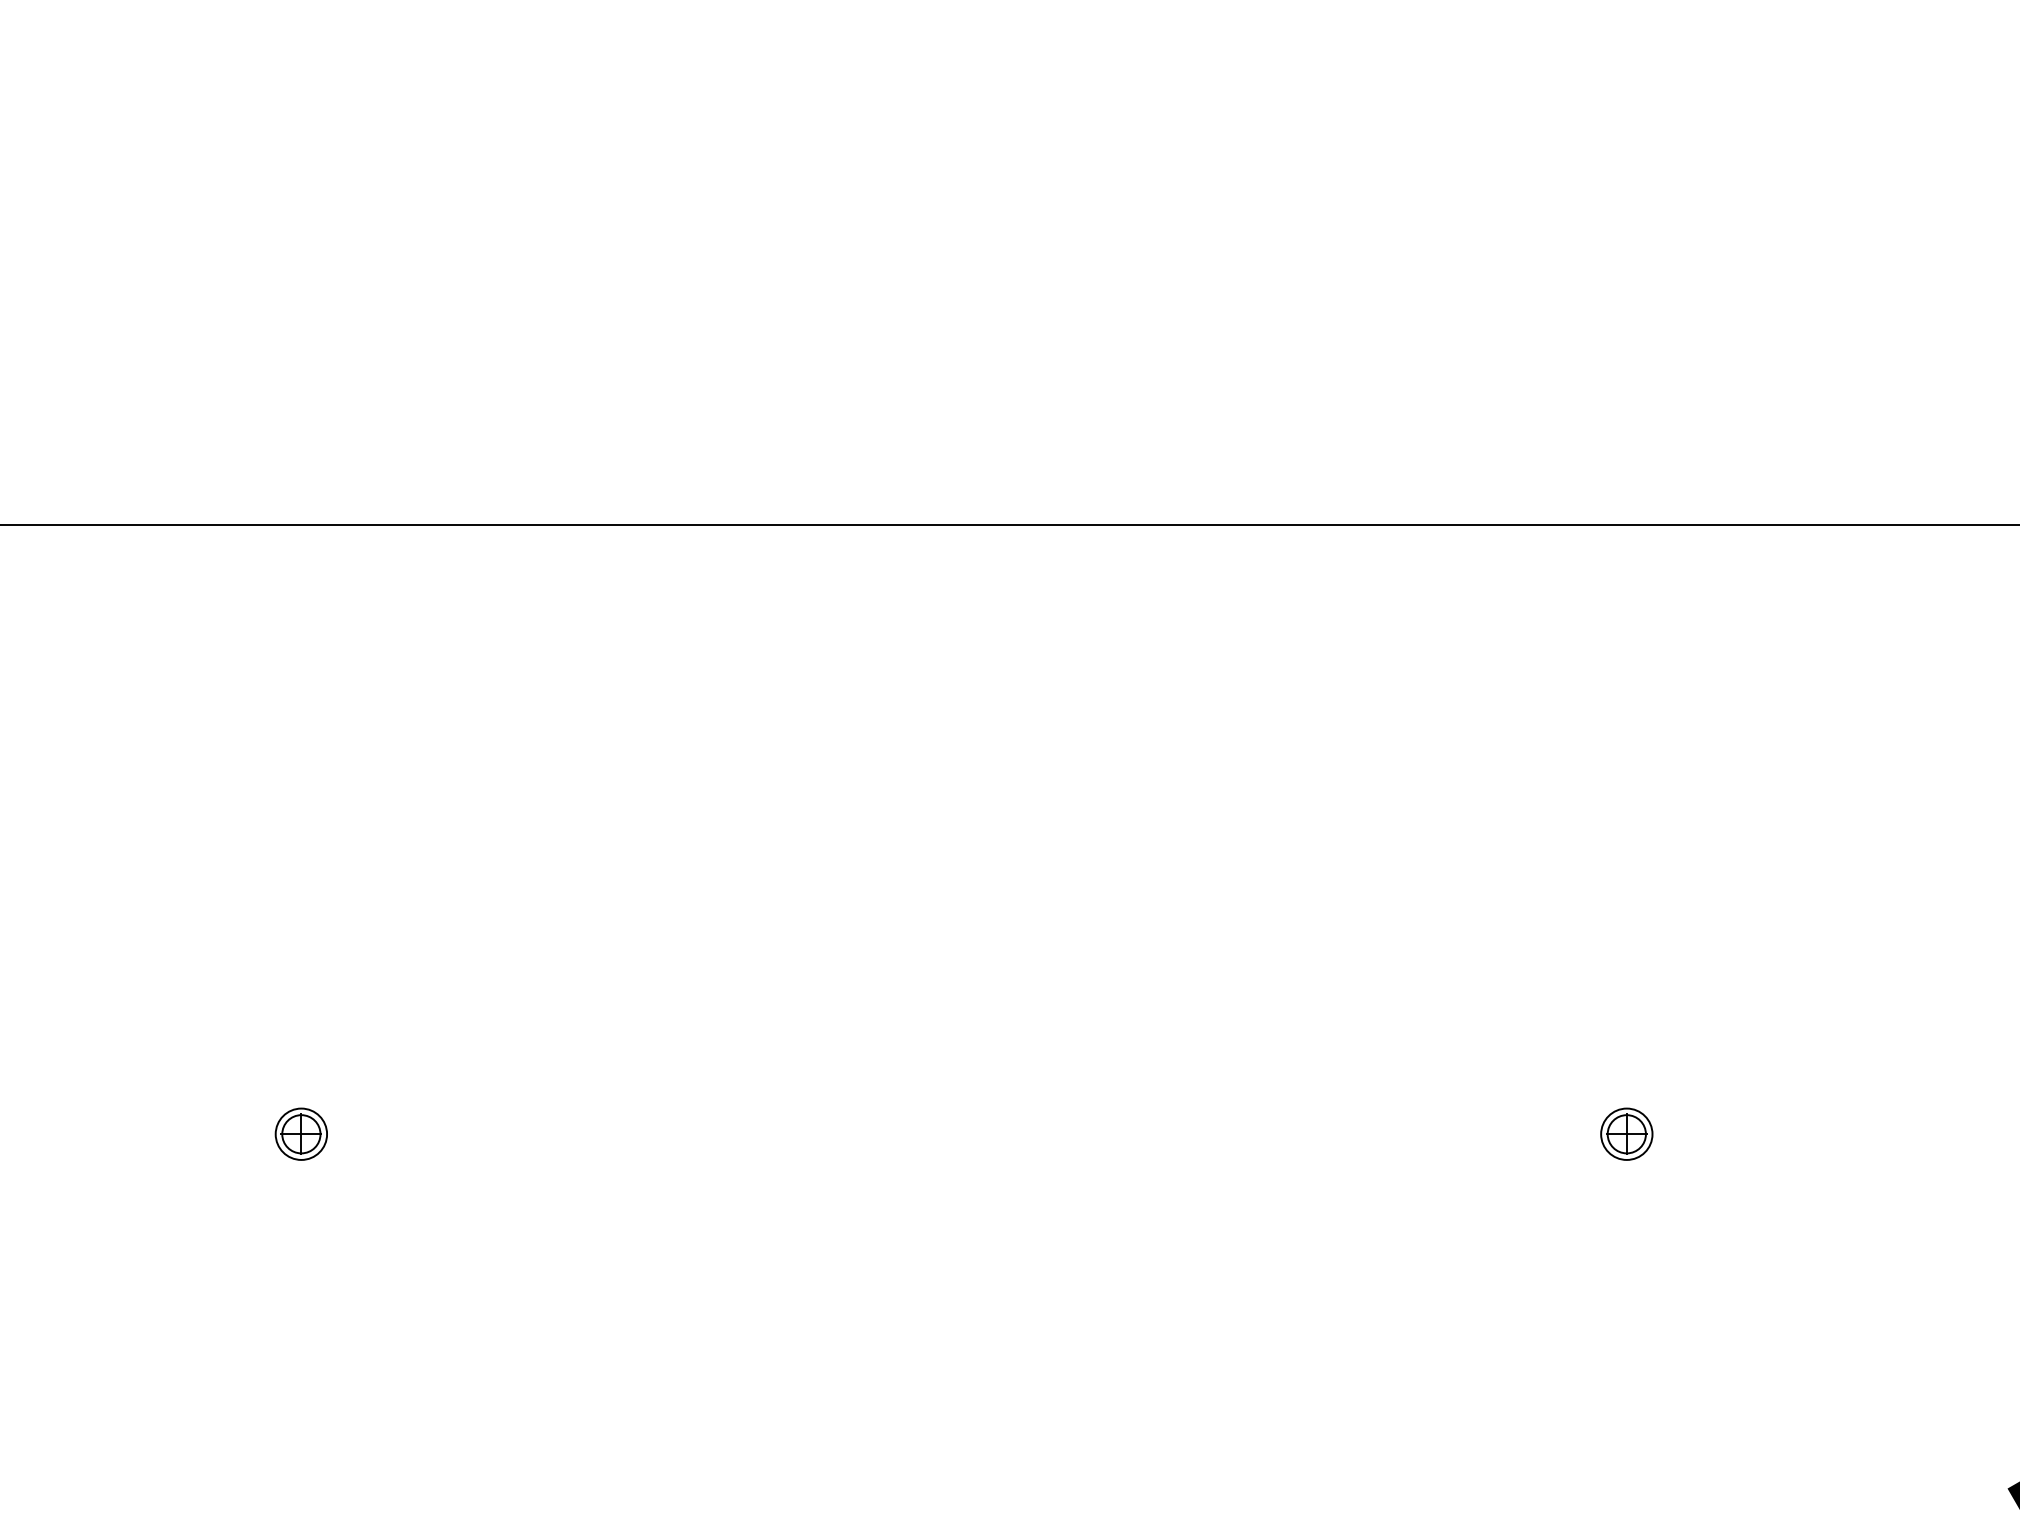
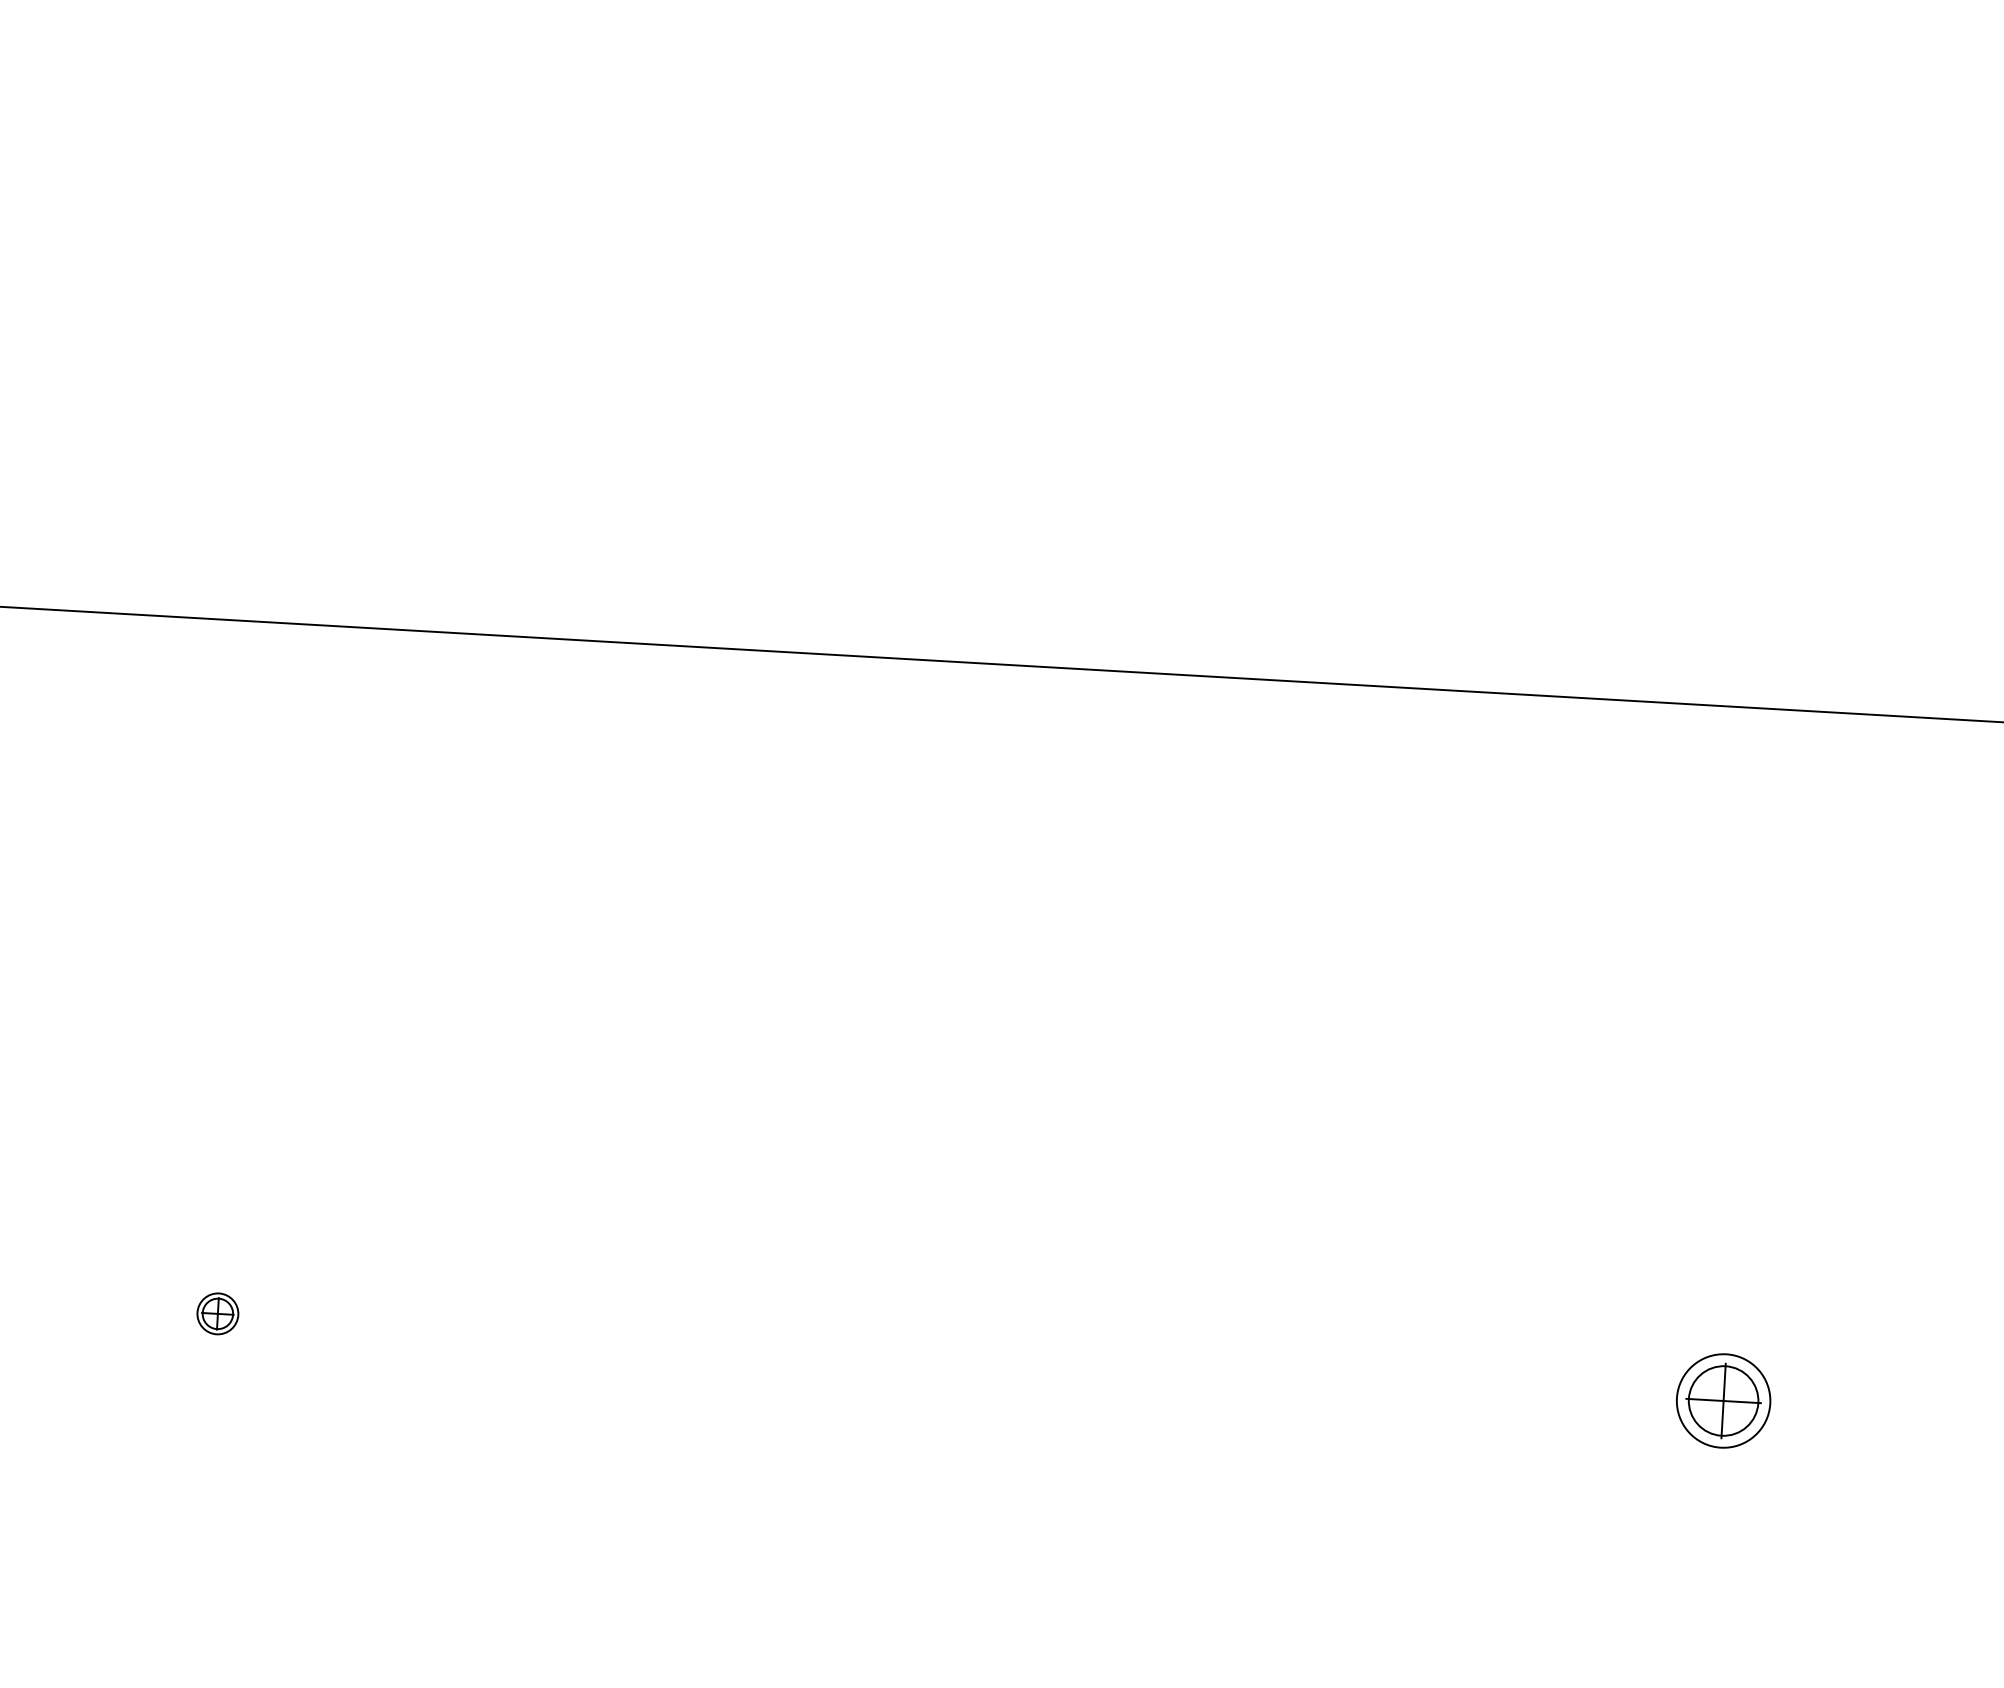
part: (300, 1133) -> (217, 1313), size x0.7
part: (1626, 1133) -> (1723, 1399), size x1.6

